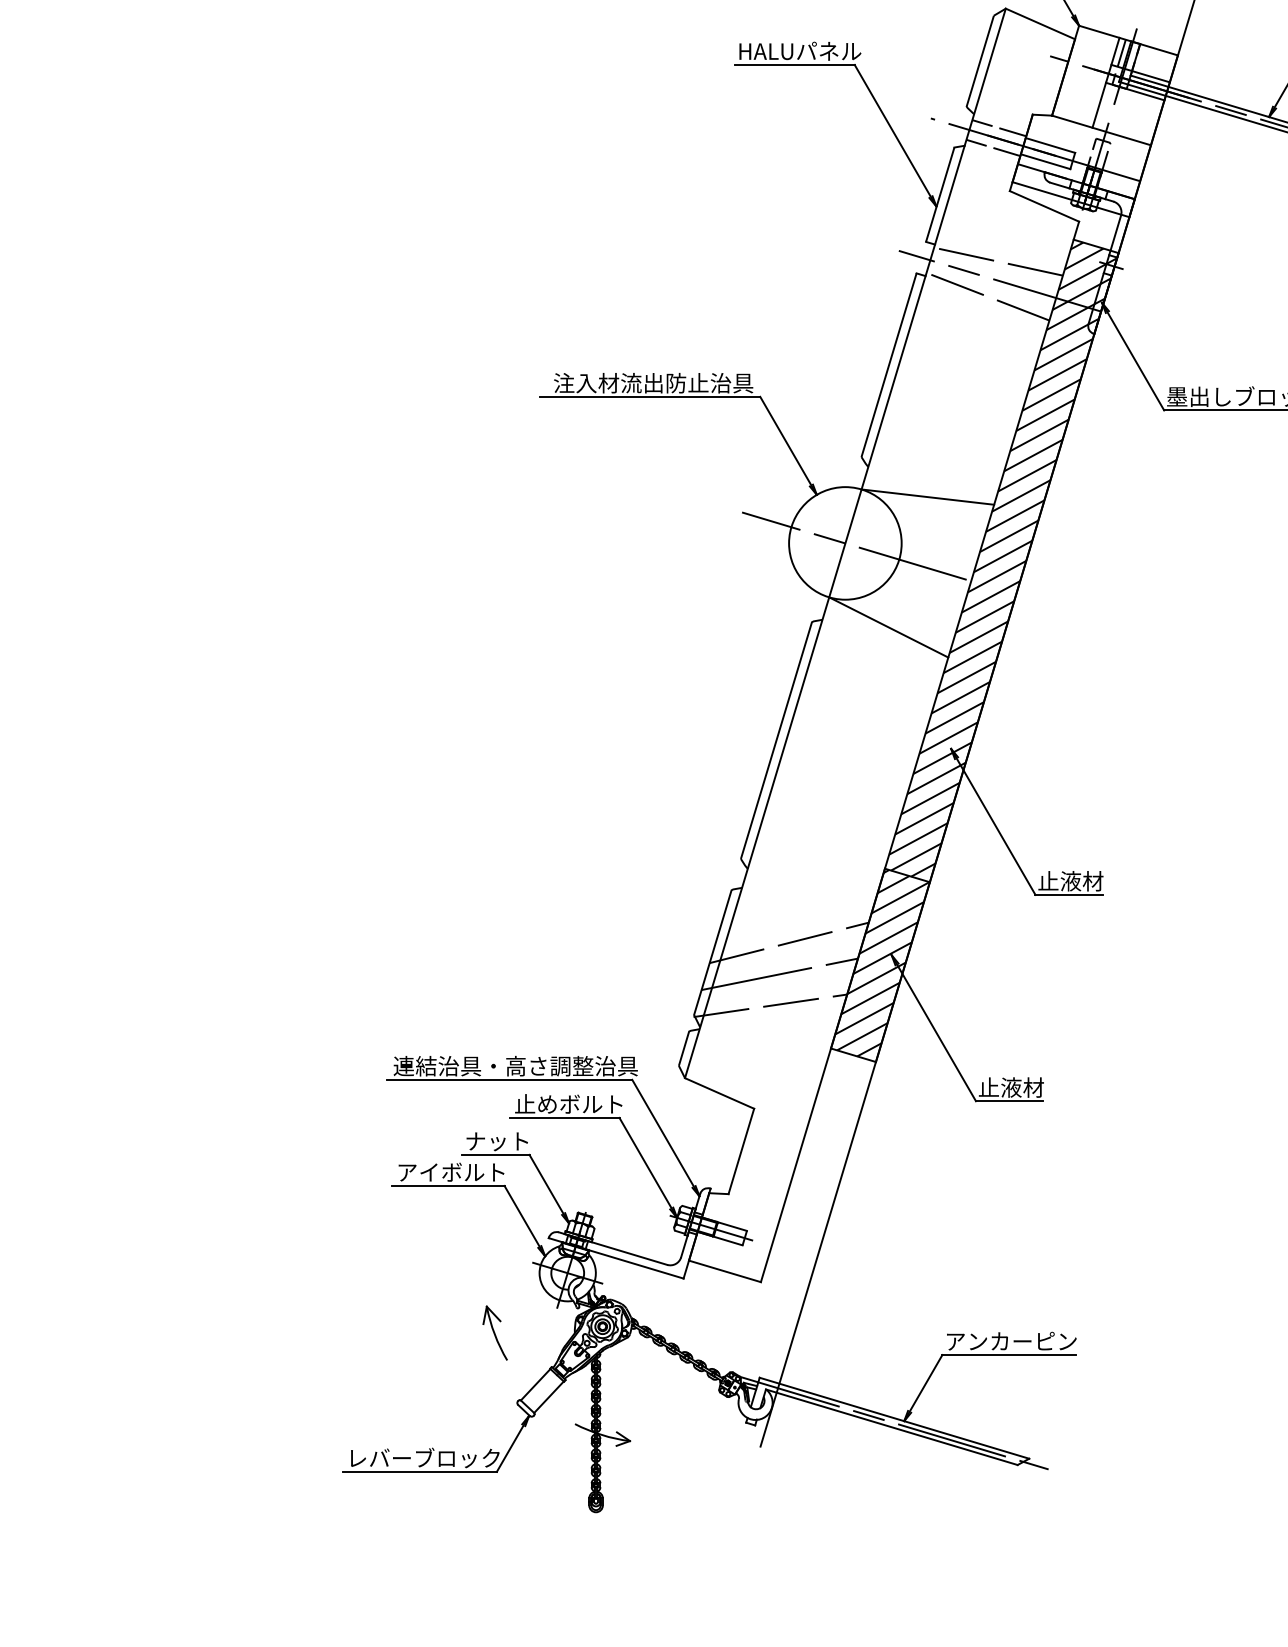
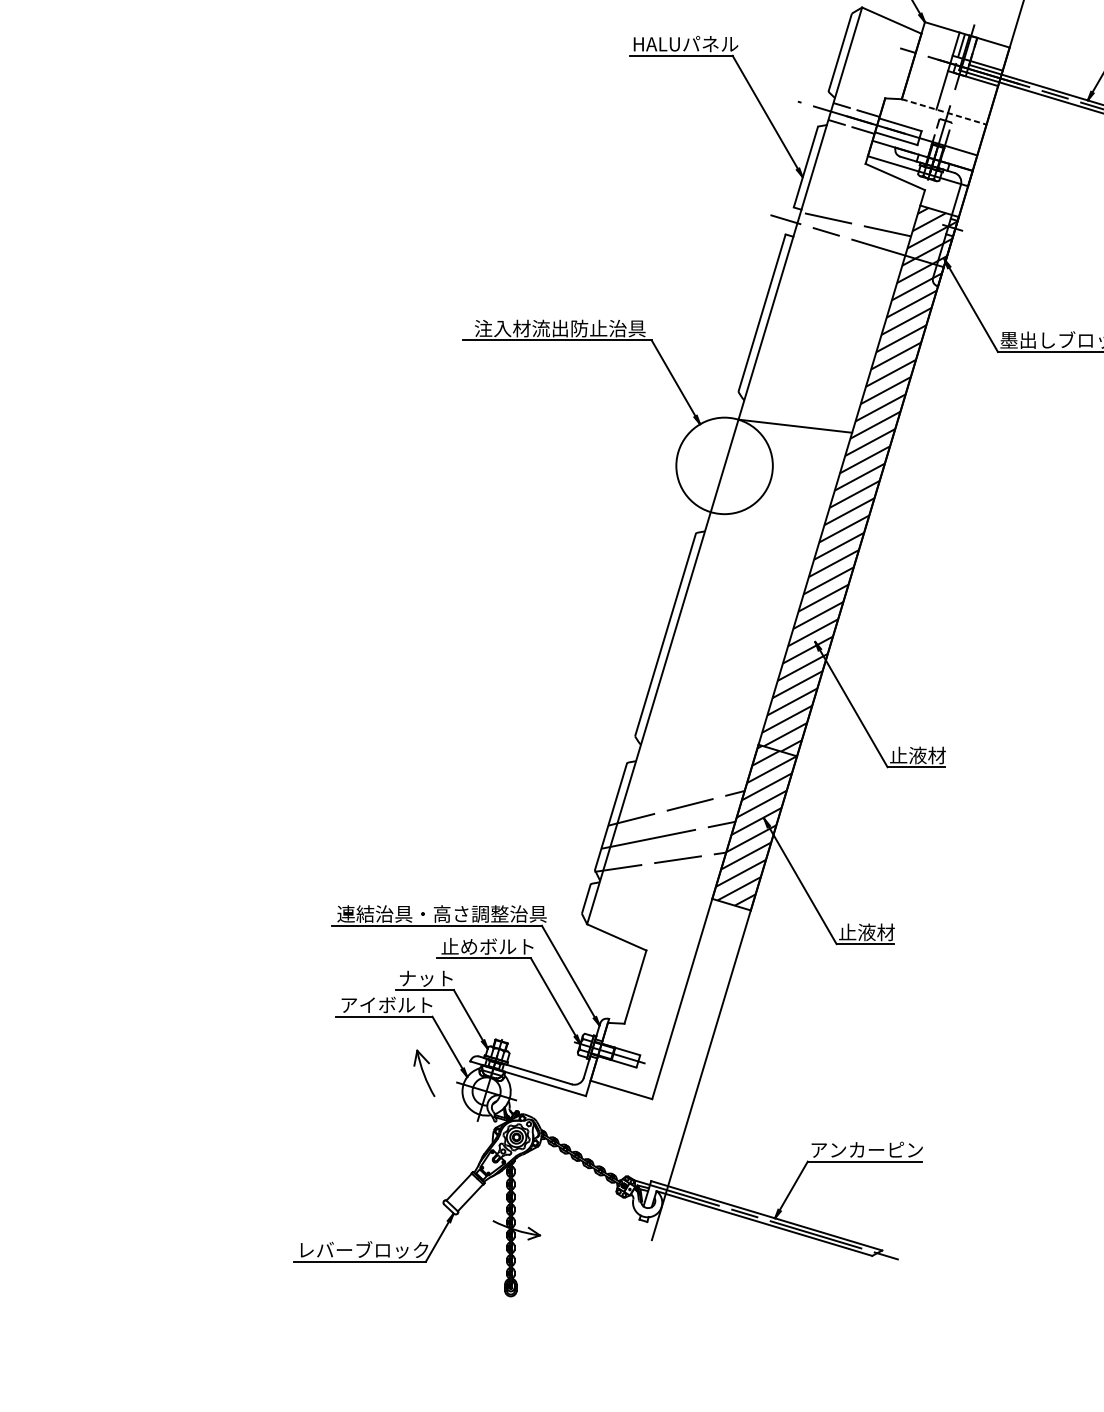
line: (1101, 130) -> (944, 111), solid -> dashed
line: (987, 296) -> (846, 254), removed
line: (854, 545) -> (732, 467), removed
line: (888, 627) -> (761, 537), removed
part: (494, 1332) -> (423, 1072), moved

